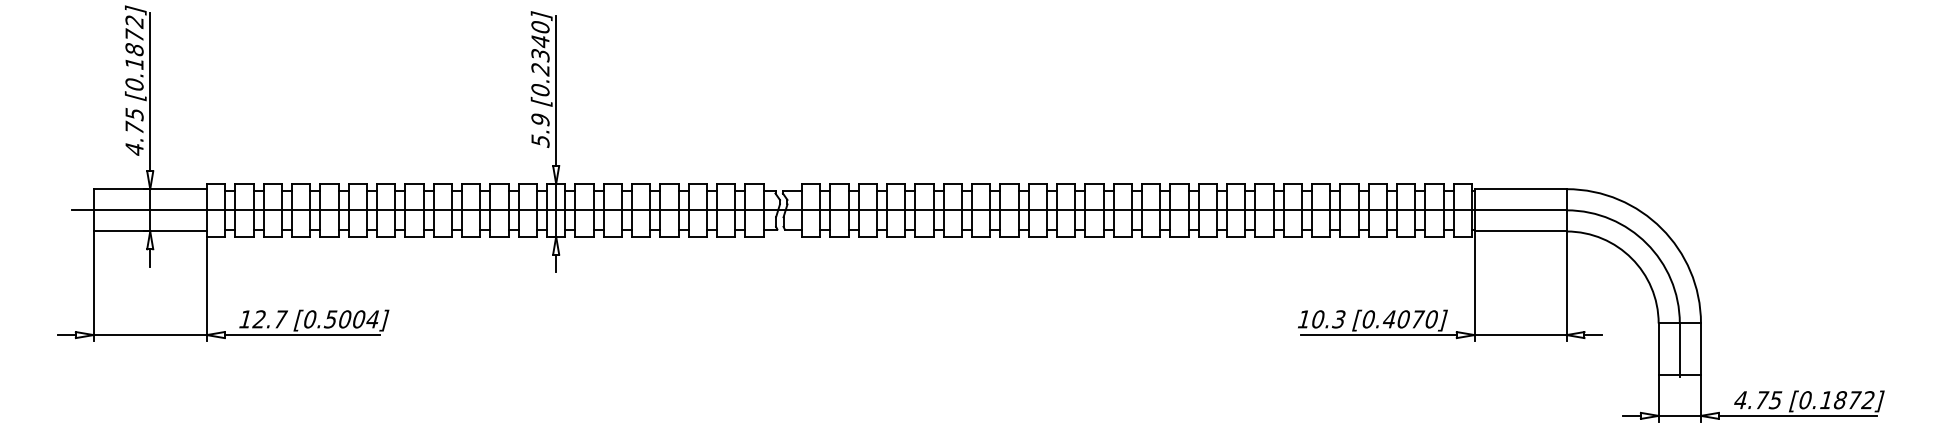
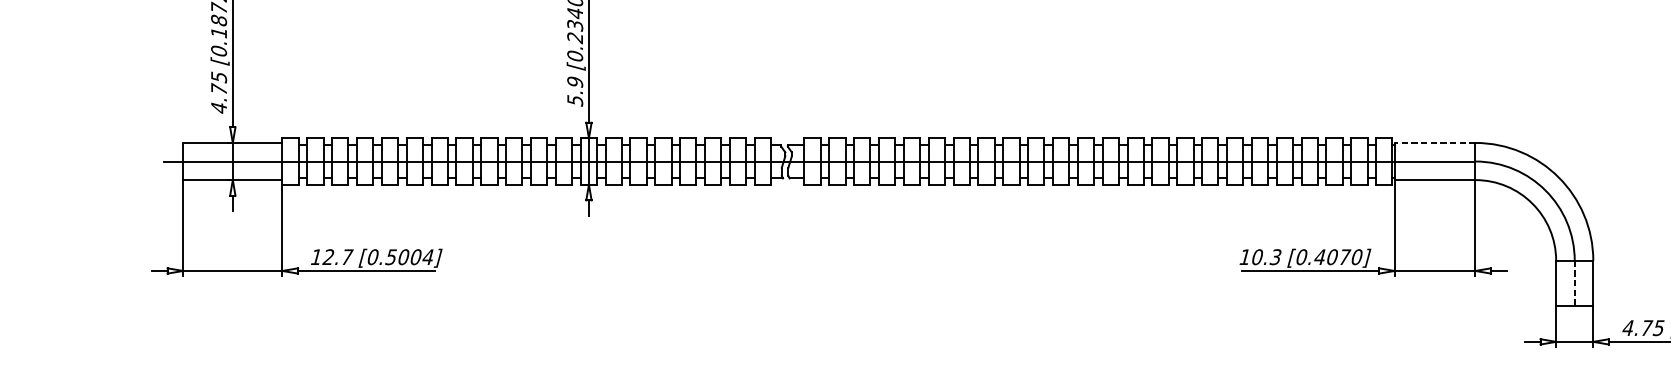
line: (1520, 189) -> (1434, 143), solid -> dashed
line: (1679, 350) -> (1574, 284), solid -> dashed

